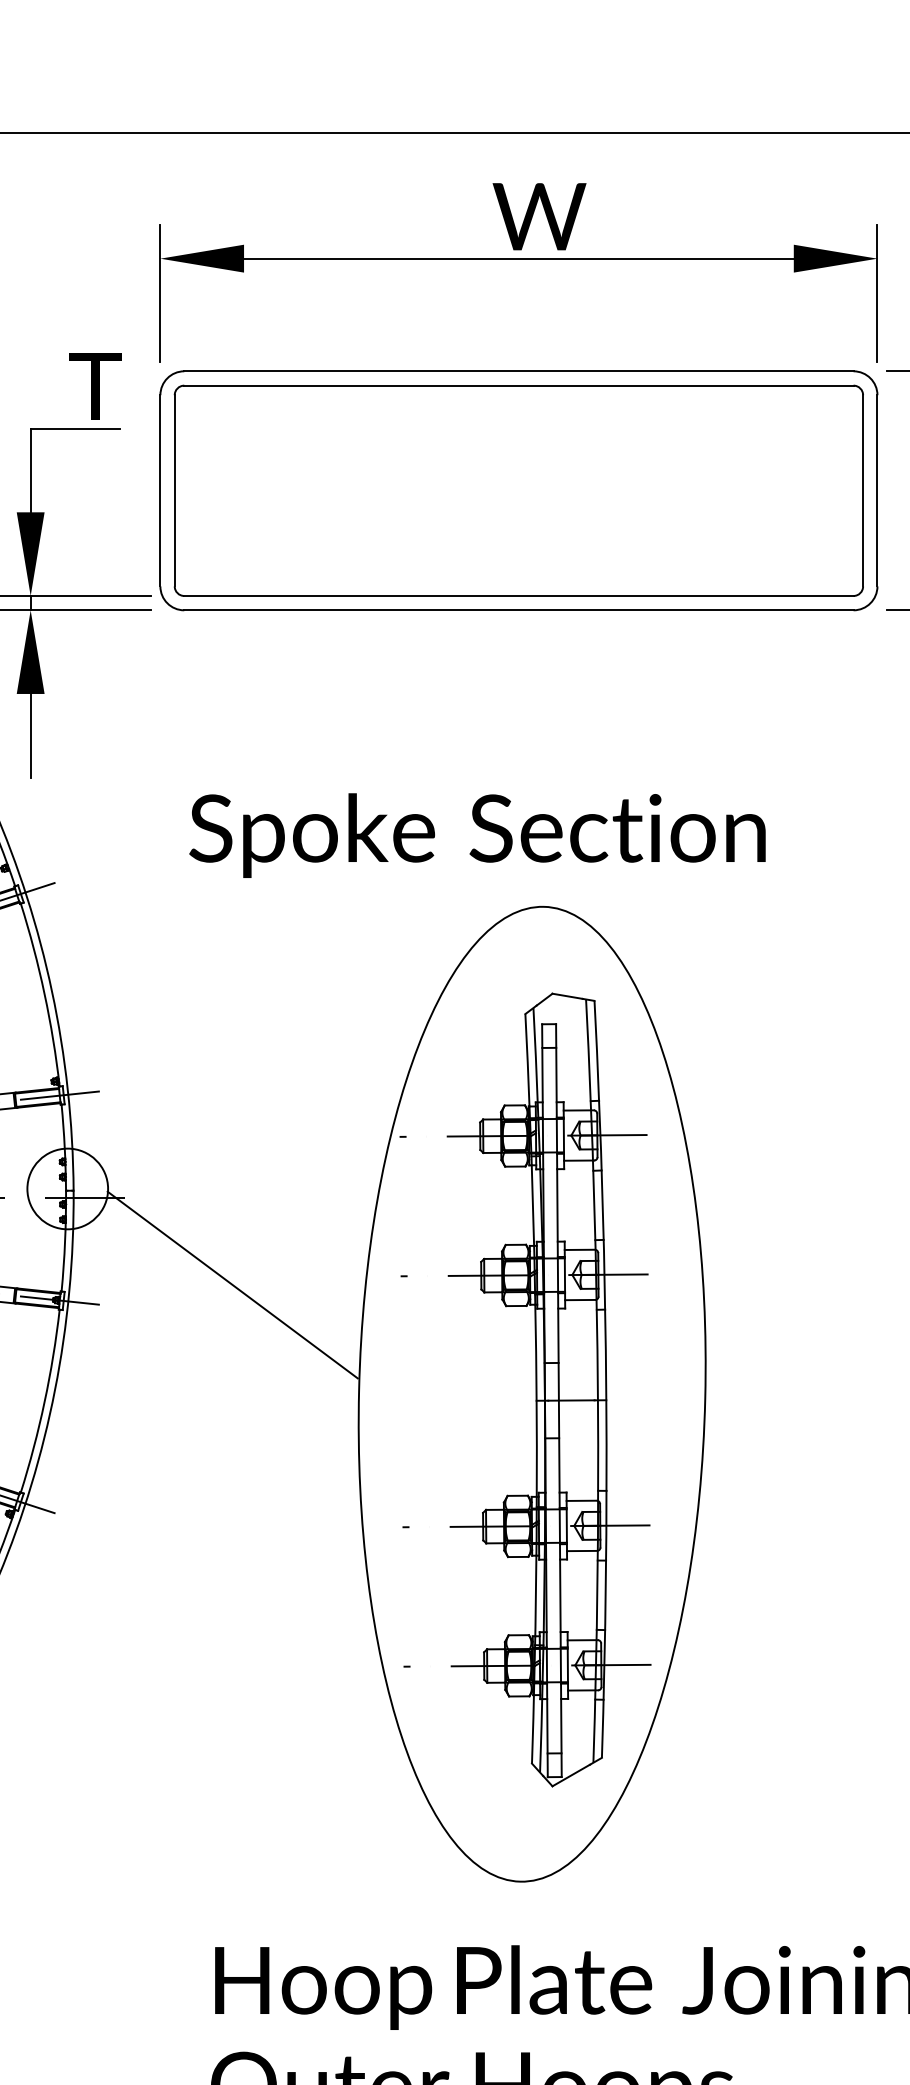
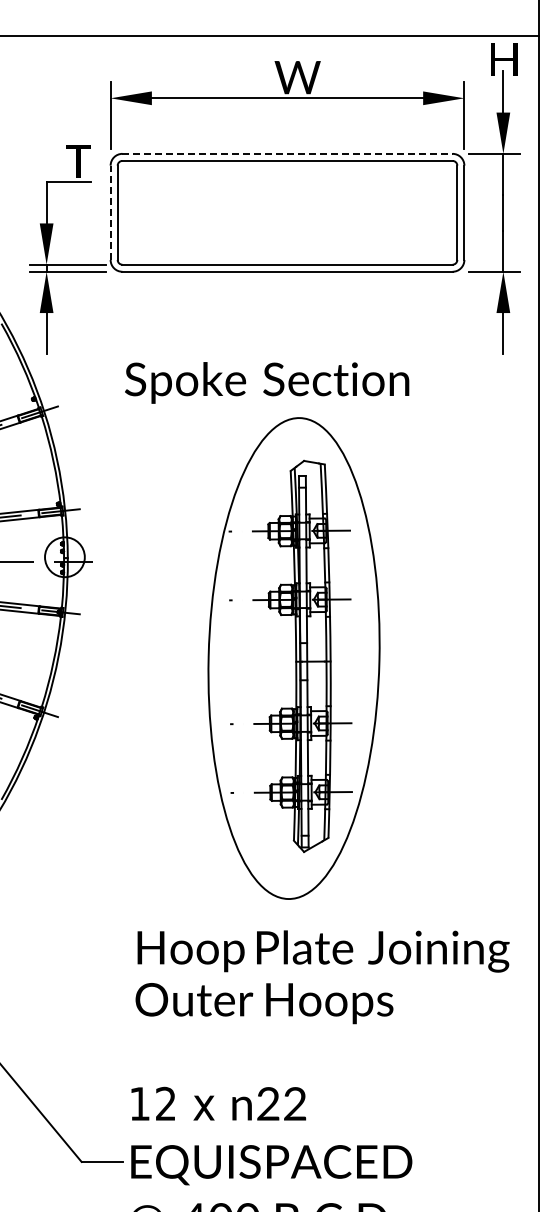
line: (520, 370) -> (288, 153), solid -> dashed
line: (160, 490) -> (110, 212), solid -> dashed
line: (233, 1284) -> (146, 604), removed

